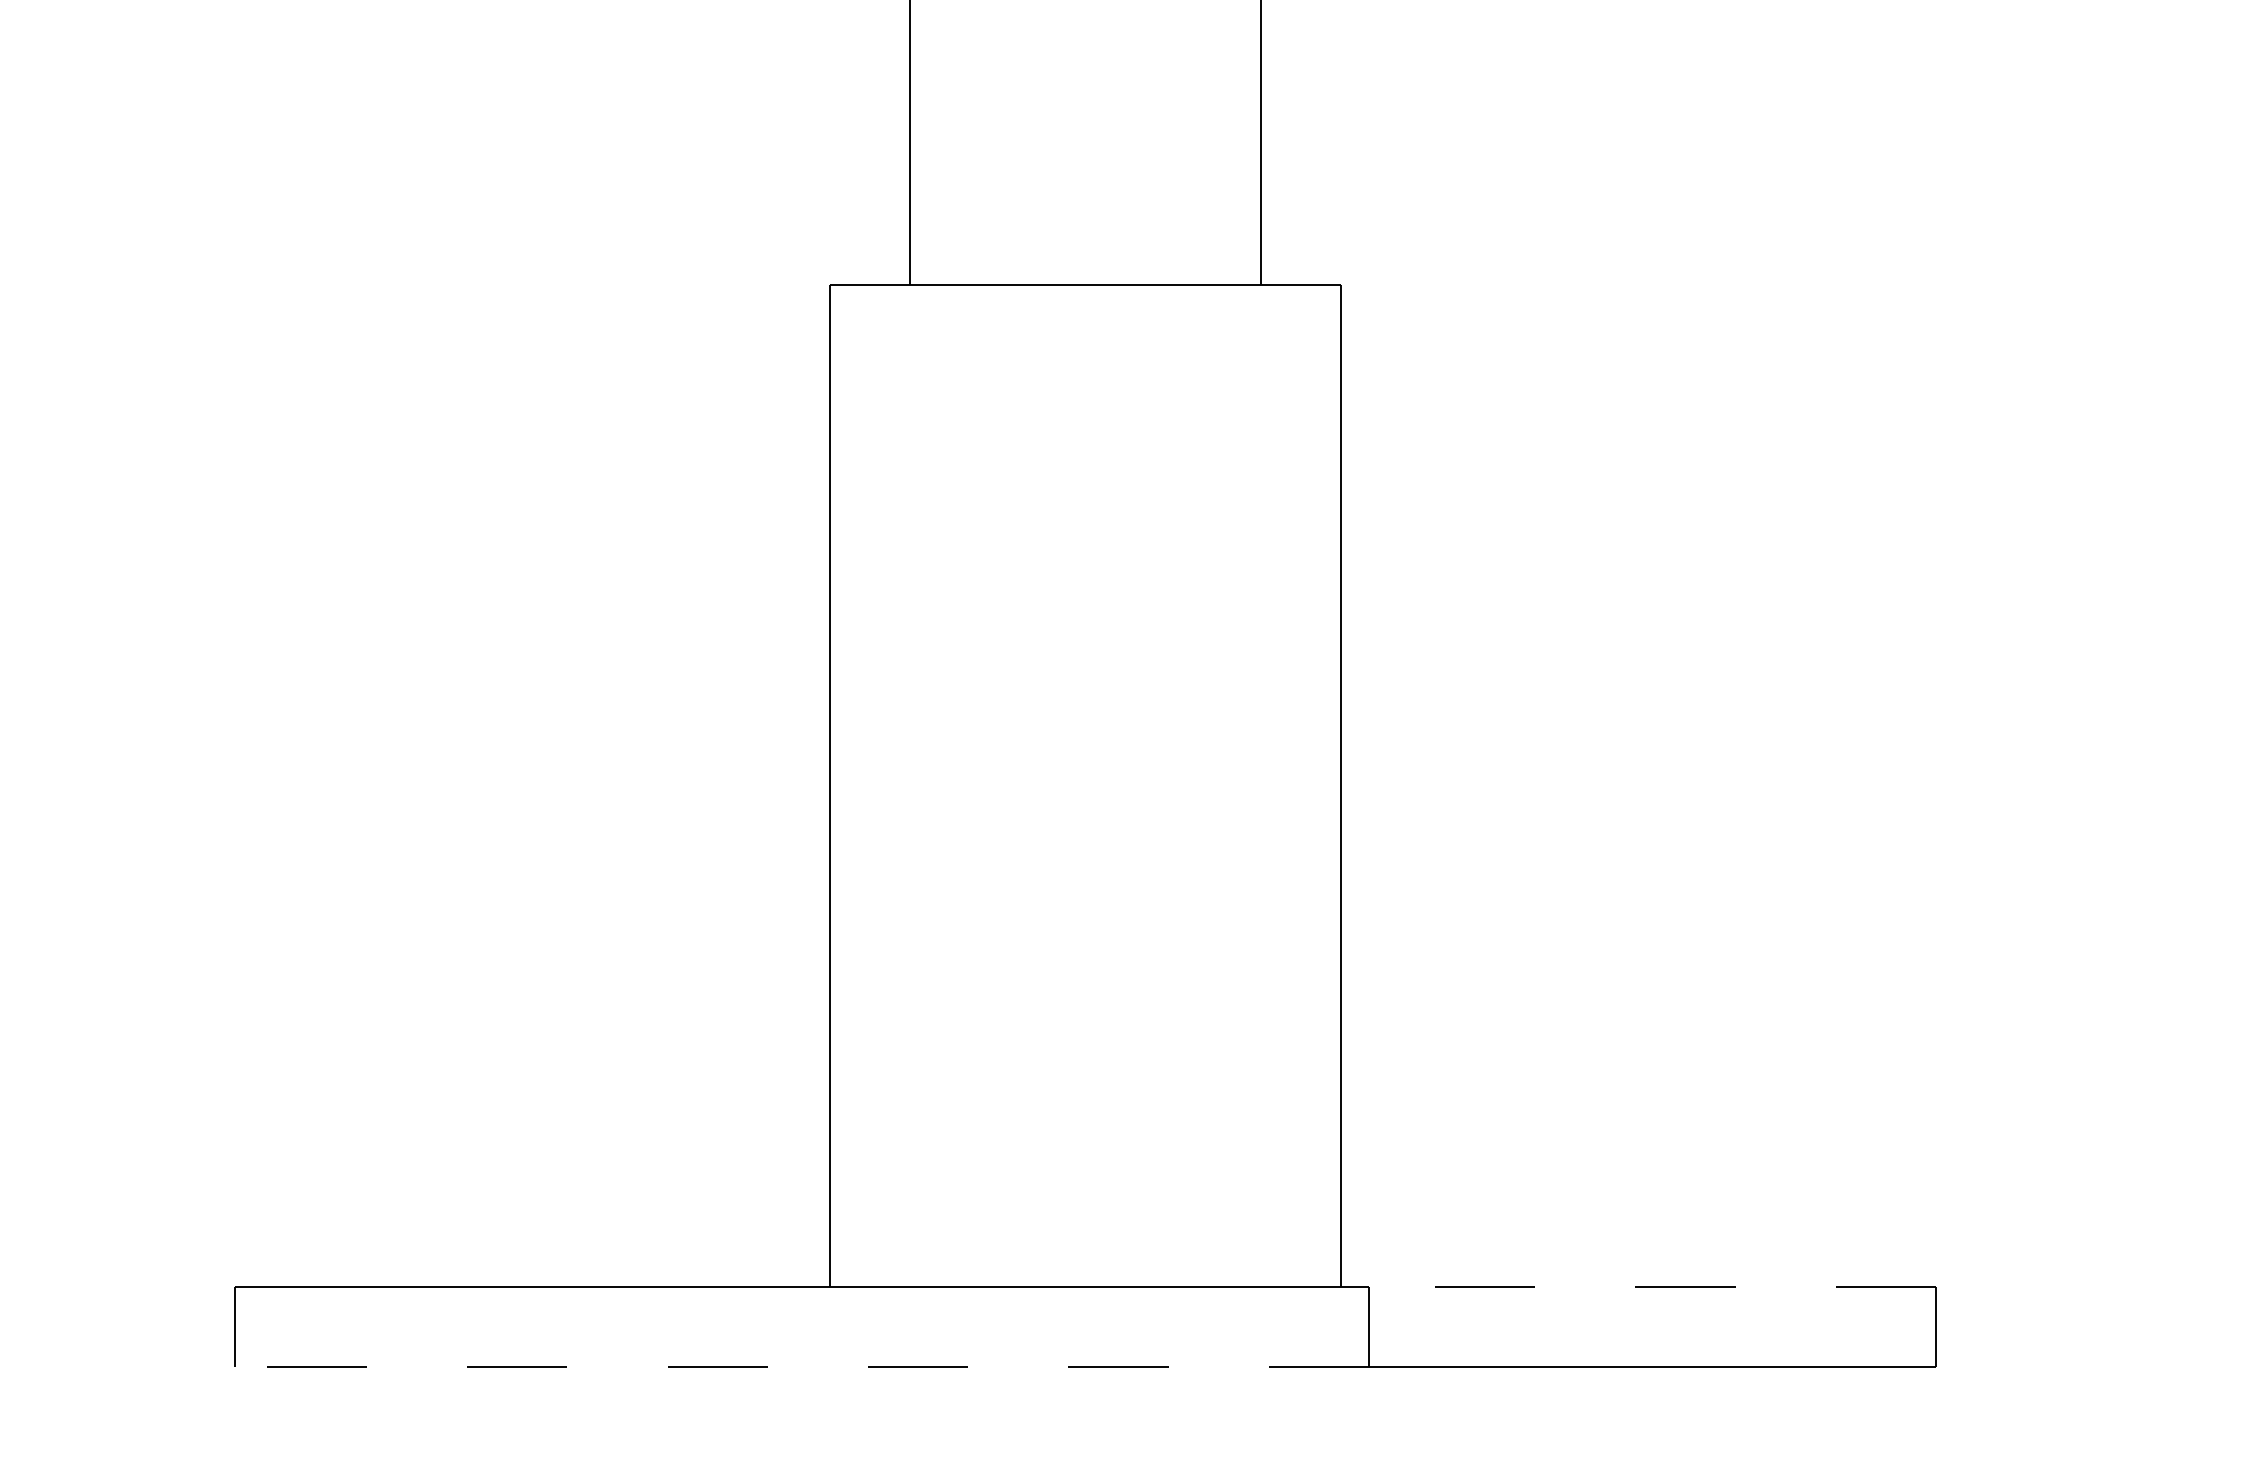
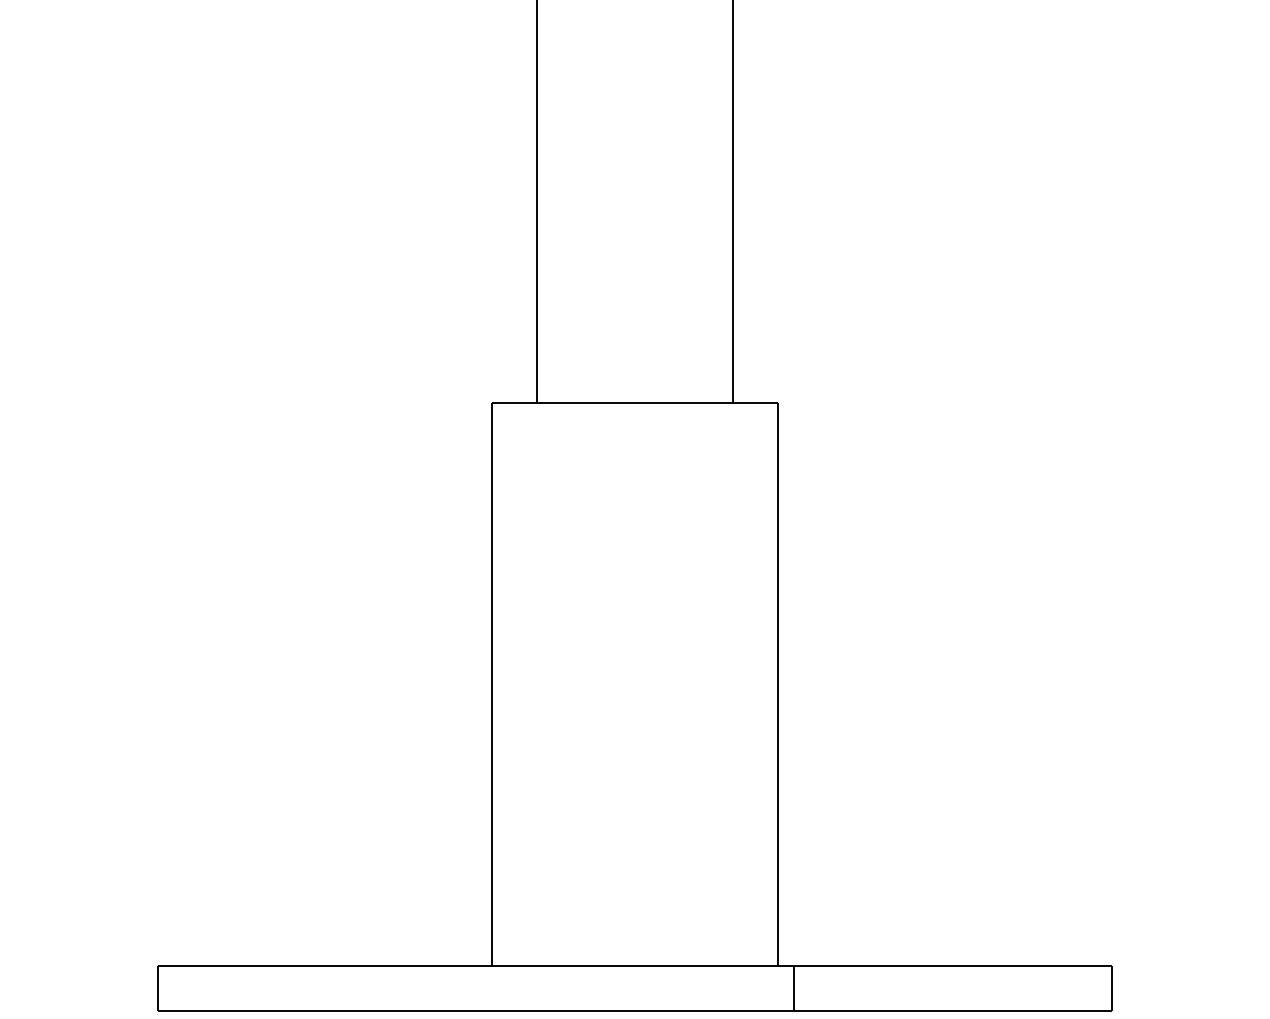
line: (1651, 1286) -> (952, 965), dashed -> solid
line: (801, 1366) -> (475, 1010), dashed -> solid

